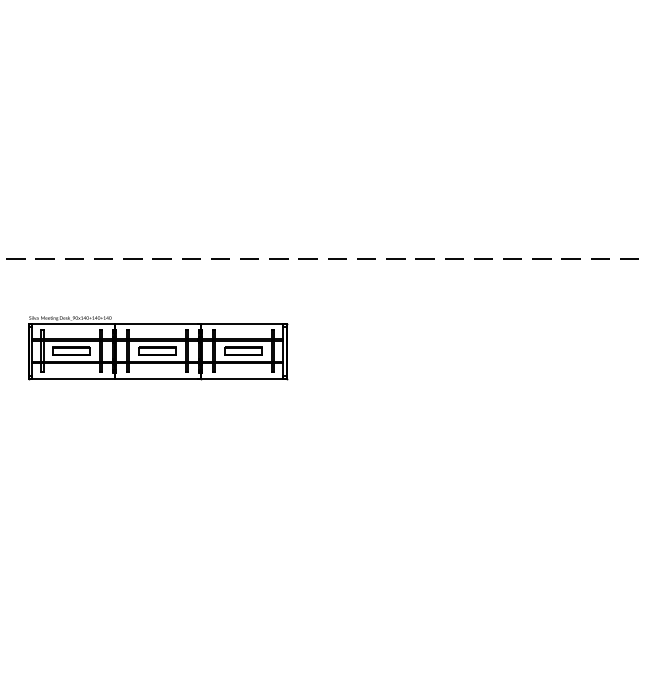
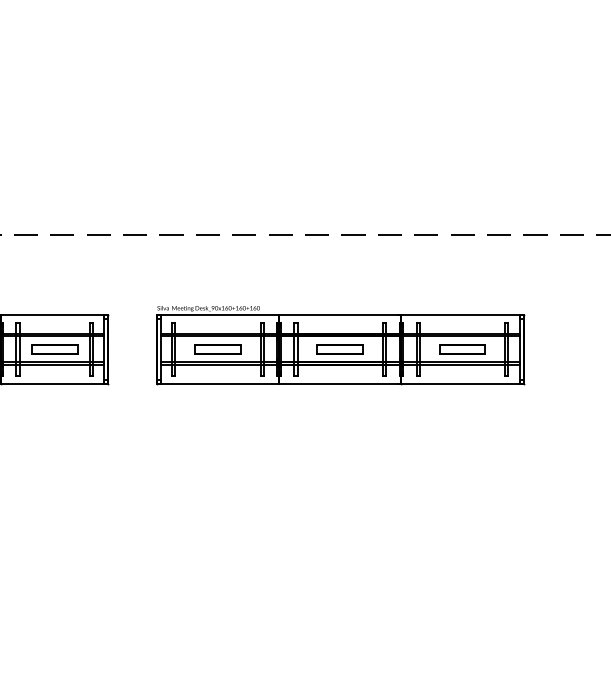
part: (473, 348) -> (341, 346), added

